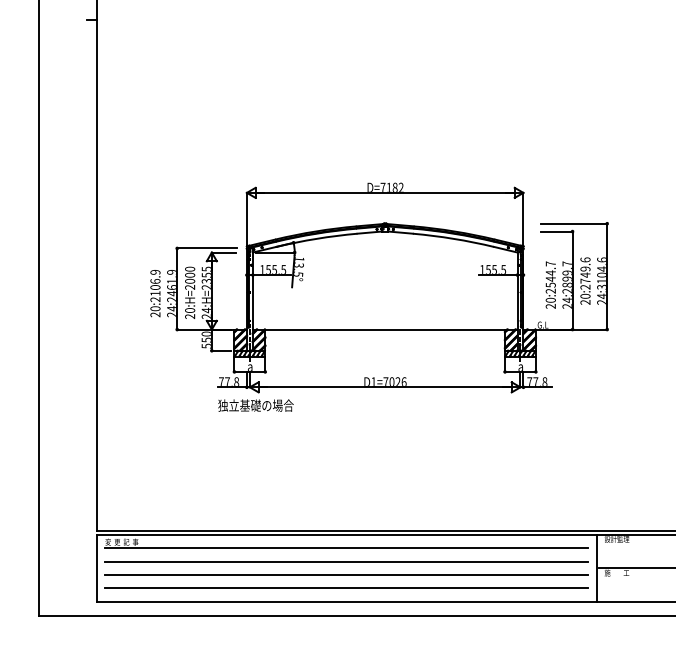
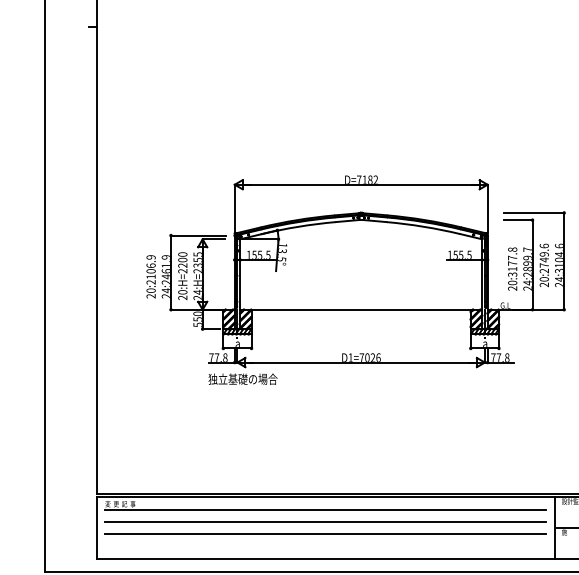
text: (550, 277) -> (512, 262), 20:2544.7 -> 20:3177.8
text: (190, 280) -> (183, 264), 20:H=2000 -> 20:H=2200
line: (345, 588) -> (324, 546), removed

